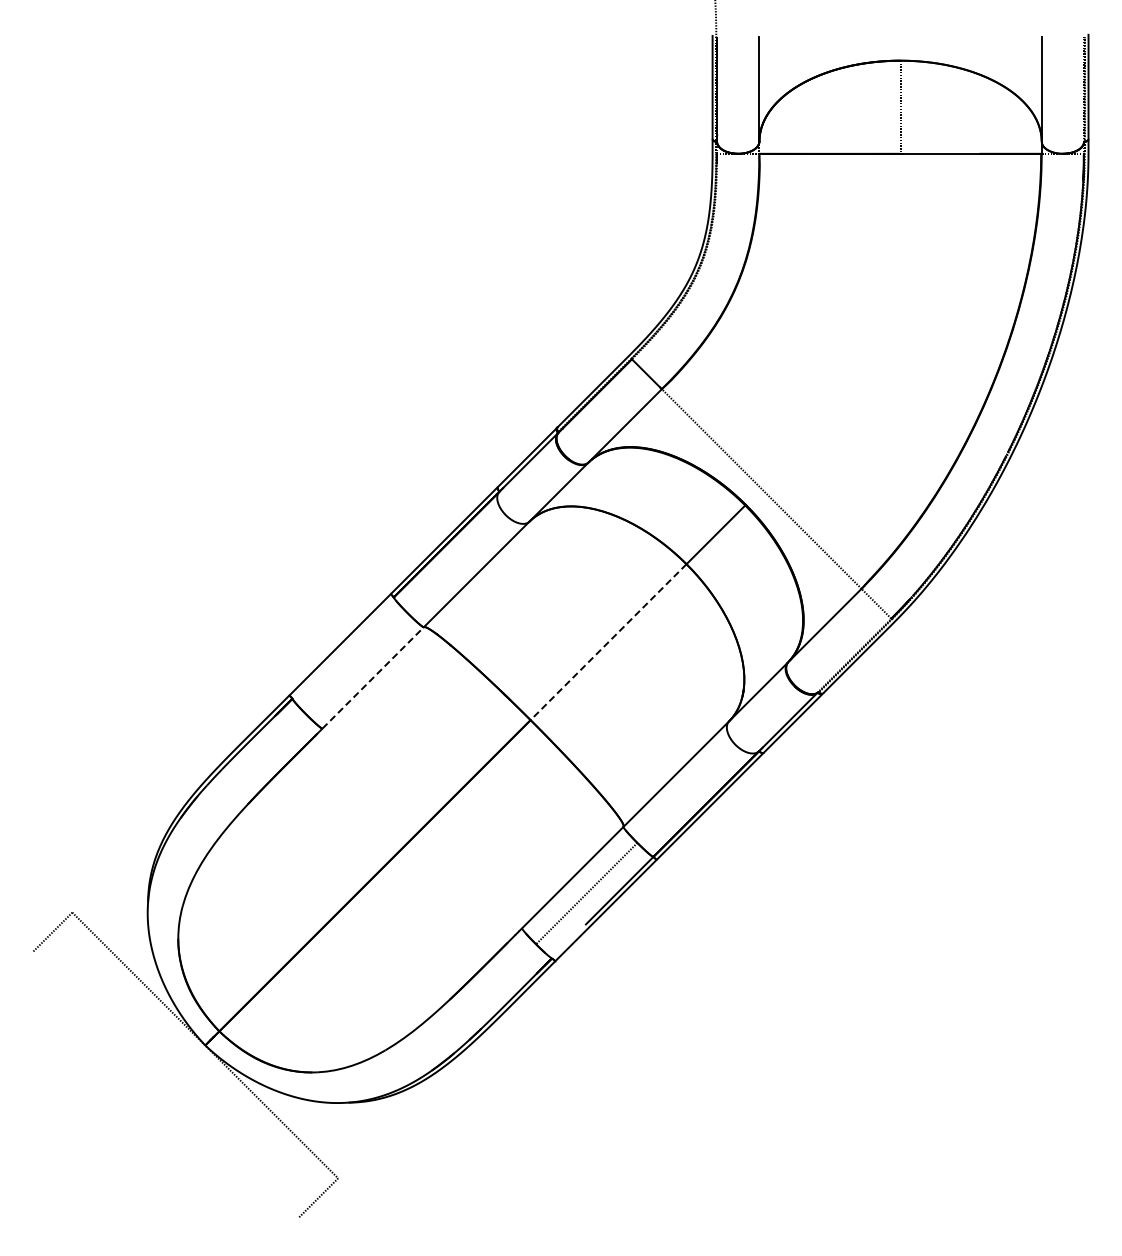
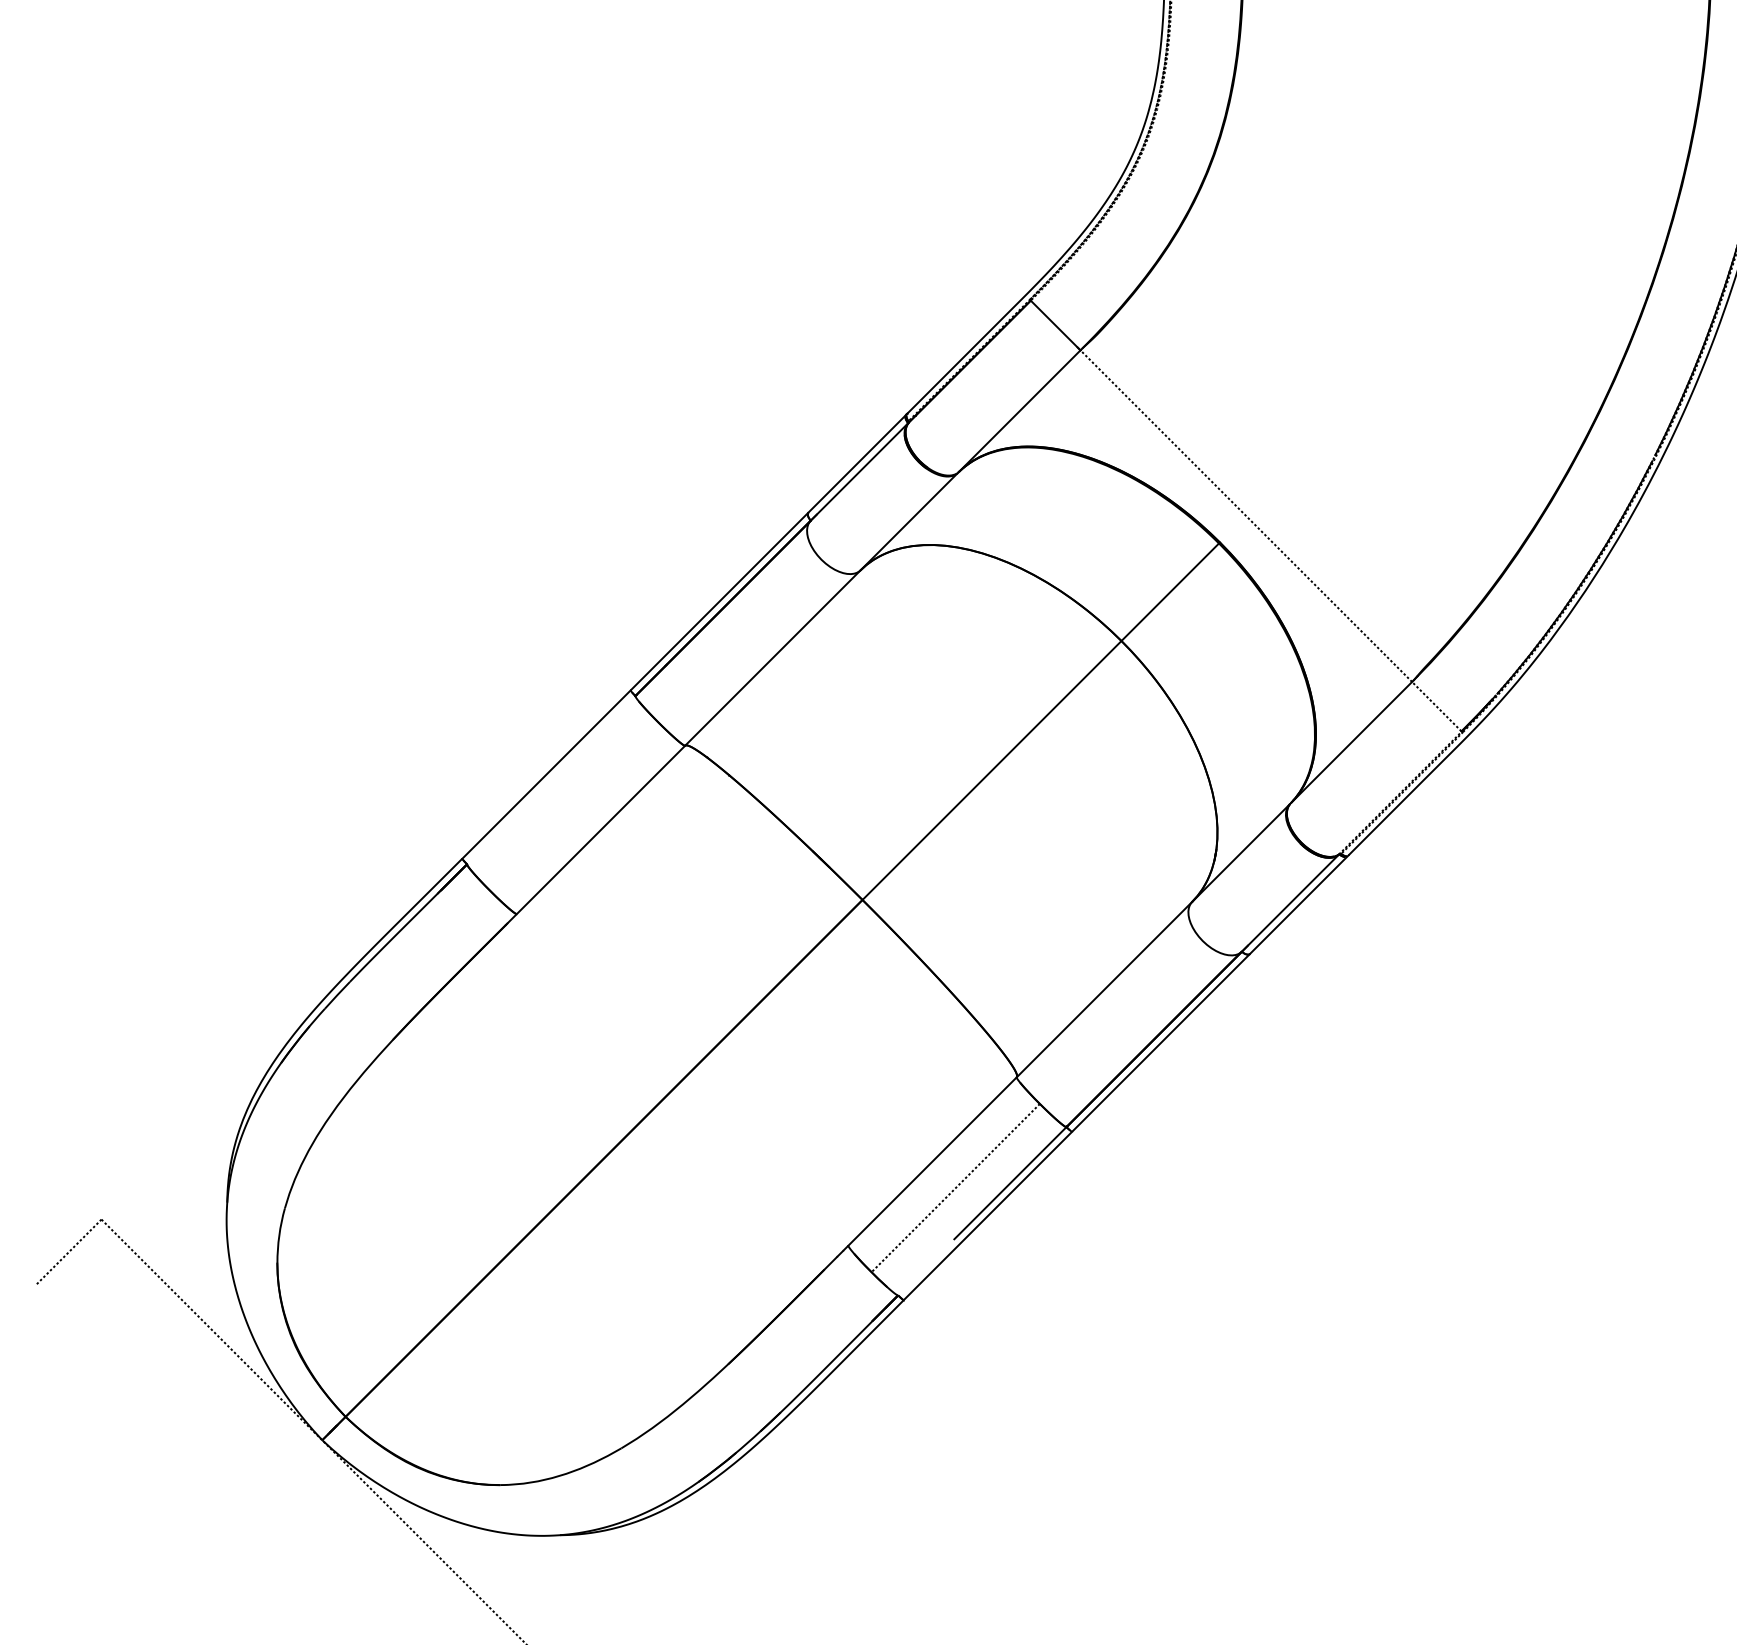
line: (608, 642) -> (991, 771), dashed -> solid
line: (373, 677) -> (601, 829), dashed -> solid

